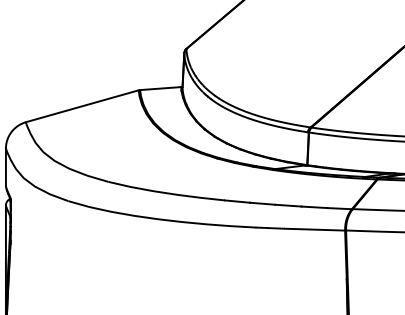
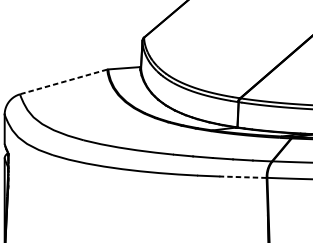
line: (82, 106) -> (63, 82), solid -> dashed
line: (313, 229) -> (242, 177), solid -> dashed

